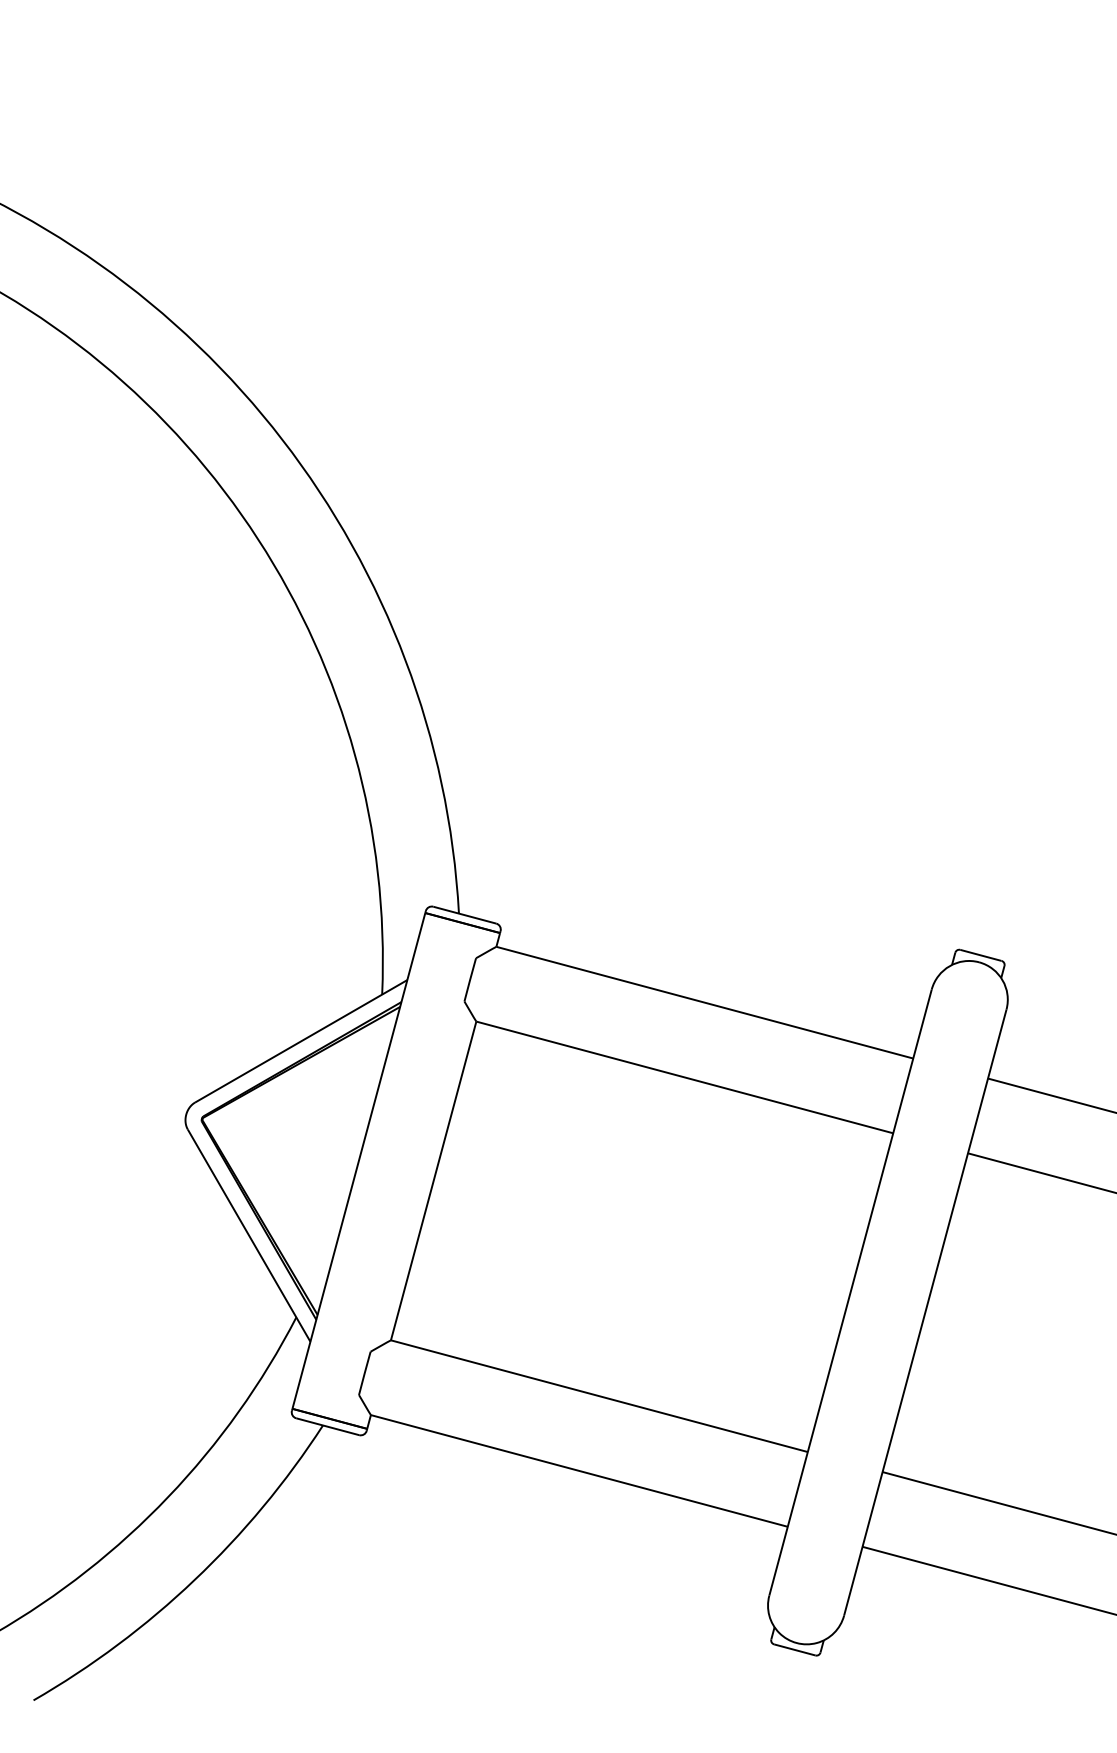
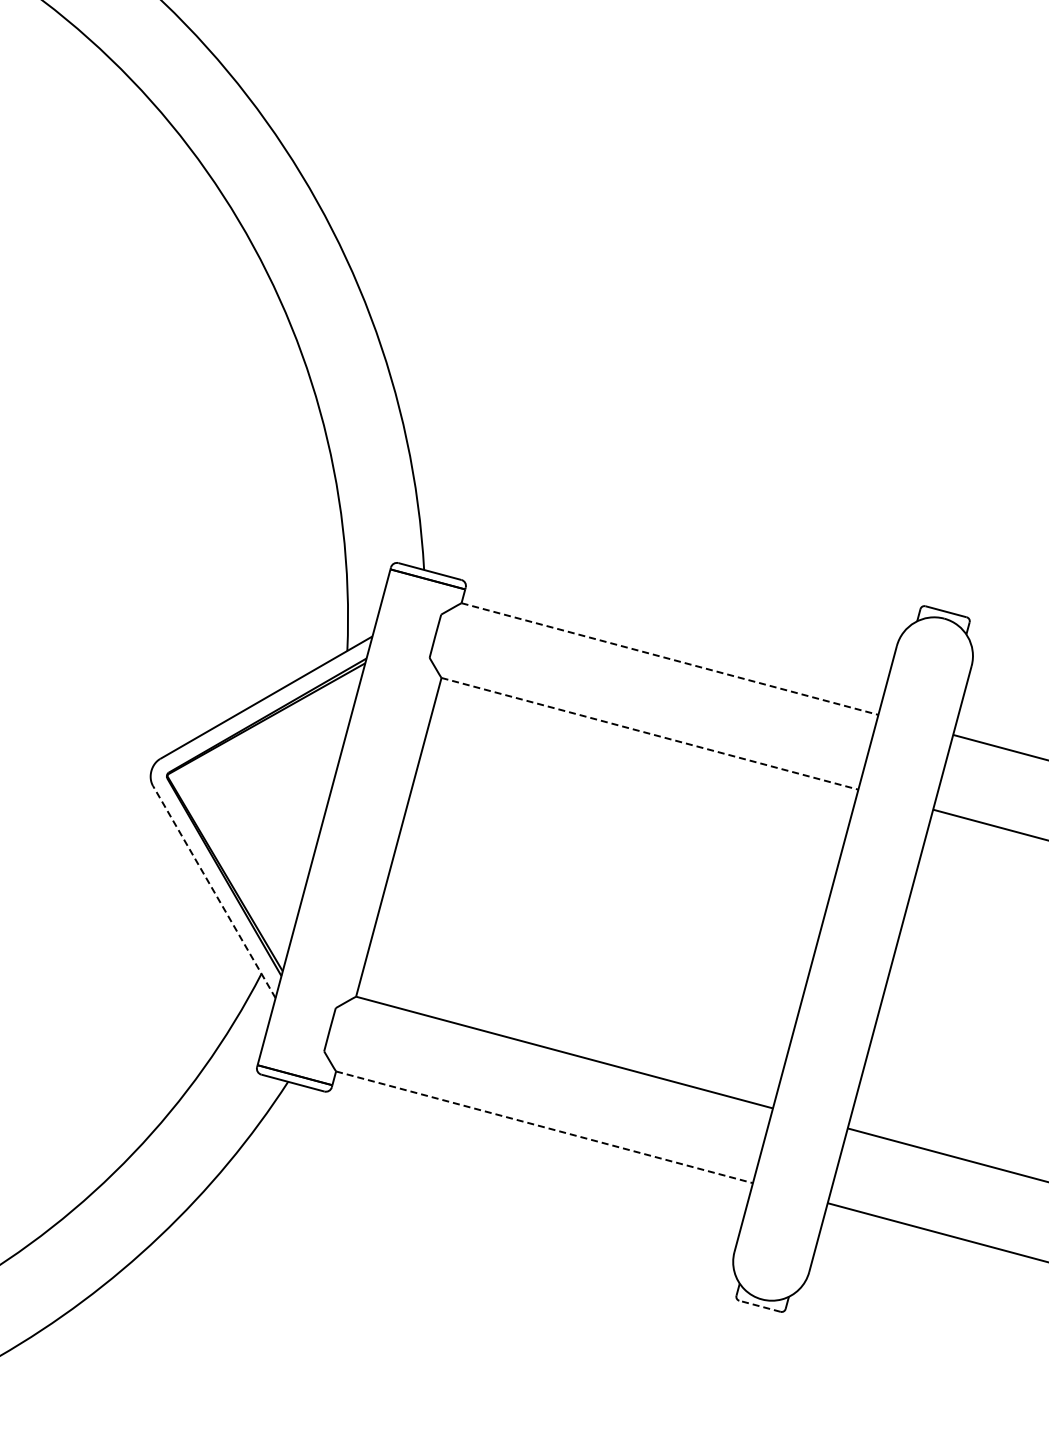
line: (704, 1002) -> (669, 658), solid -> dashed
line: (684, 1077) -> (649, 733), solid -> dashed
line: (249, 1235) -> (214, 891), solid -> dashed
line: (579, 1470) -> (544, 1126), solid -> dashed
line: (794, 1649) -> (759, 1305), solid -> dashed

